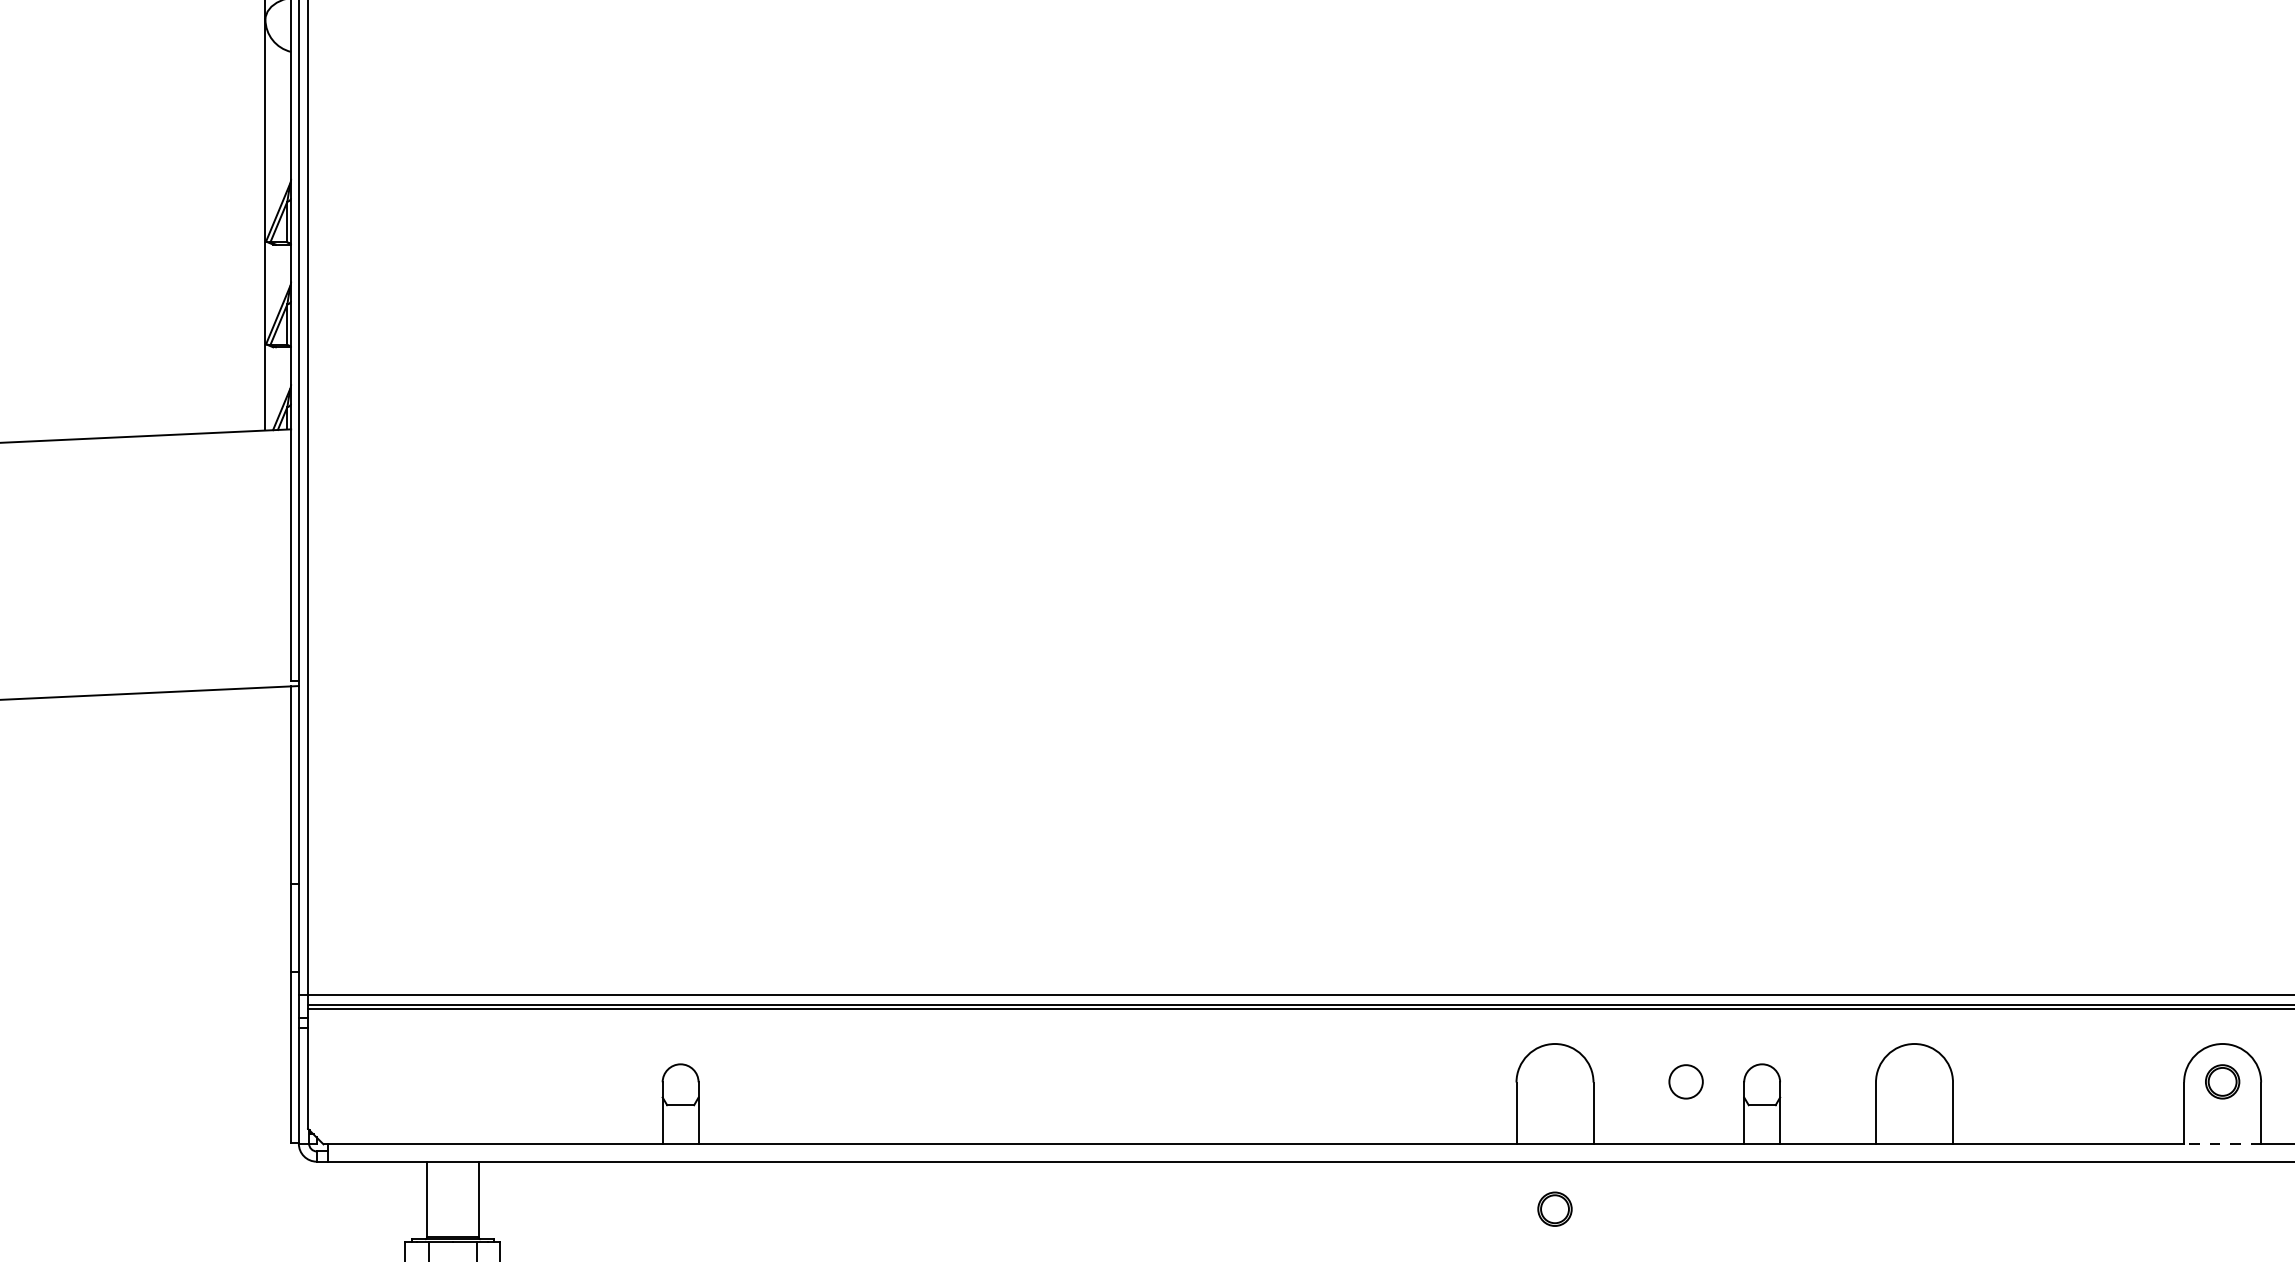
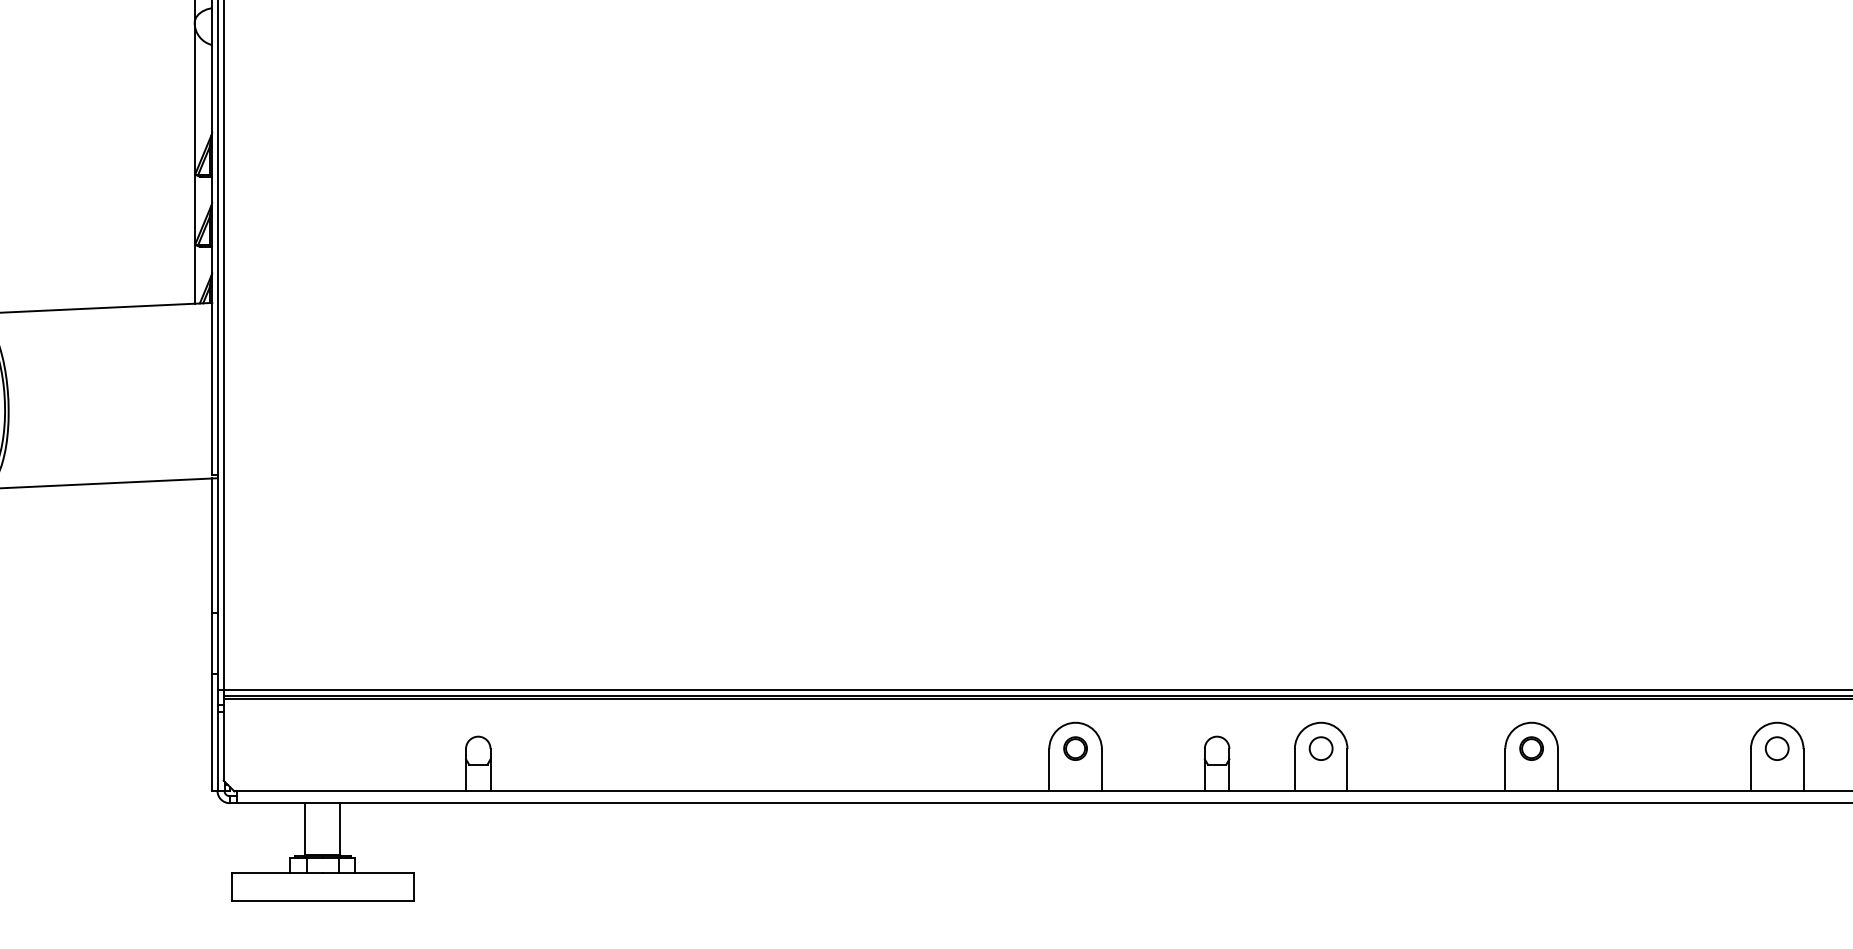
circle: (1685, 1081) -> (1320, 748), moved
line: (2222, 1143) -> (1531, 790), dashed -> solid
part: (1554, 1209) -> (1075, 748), moved

